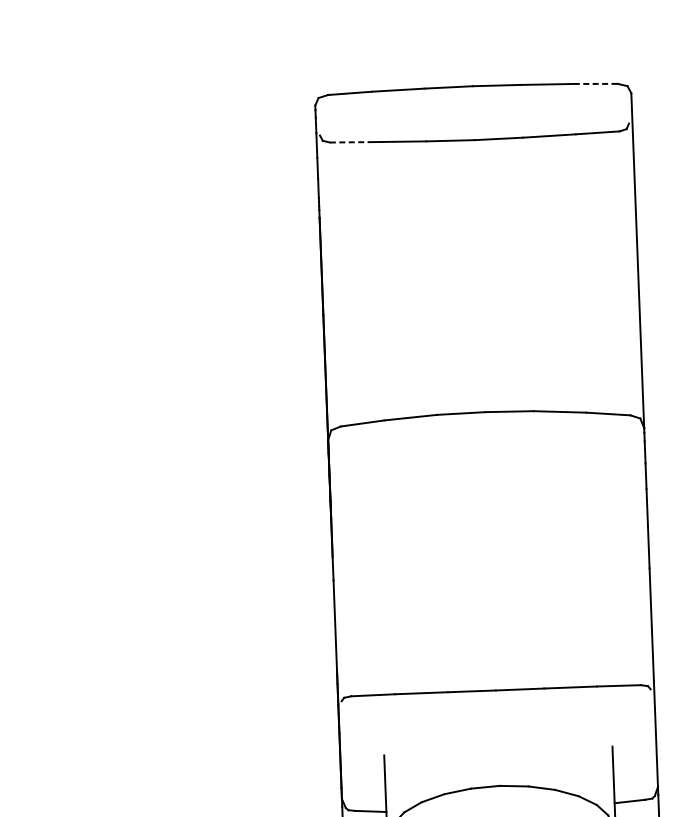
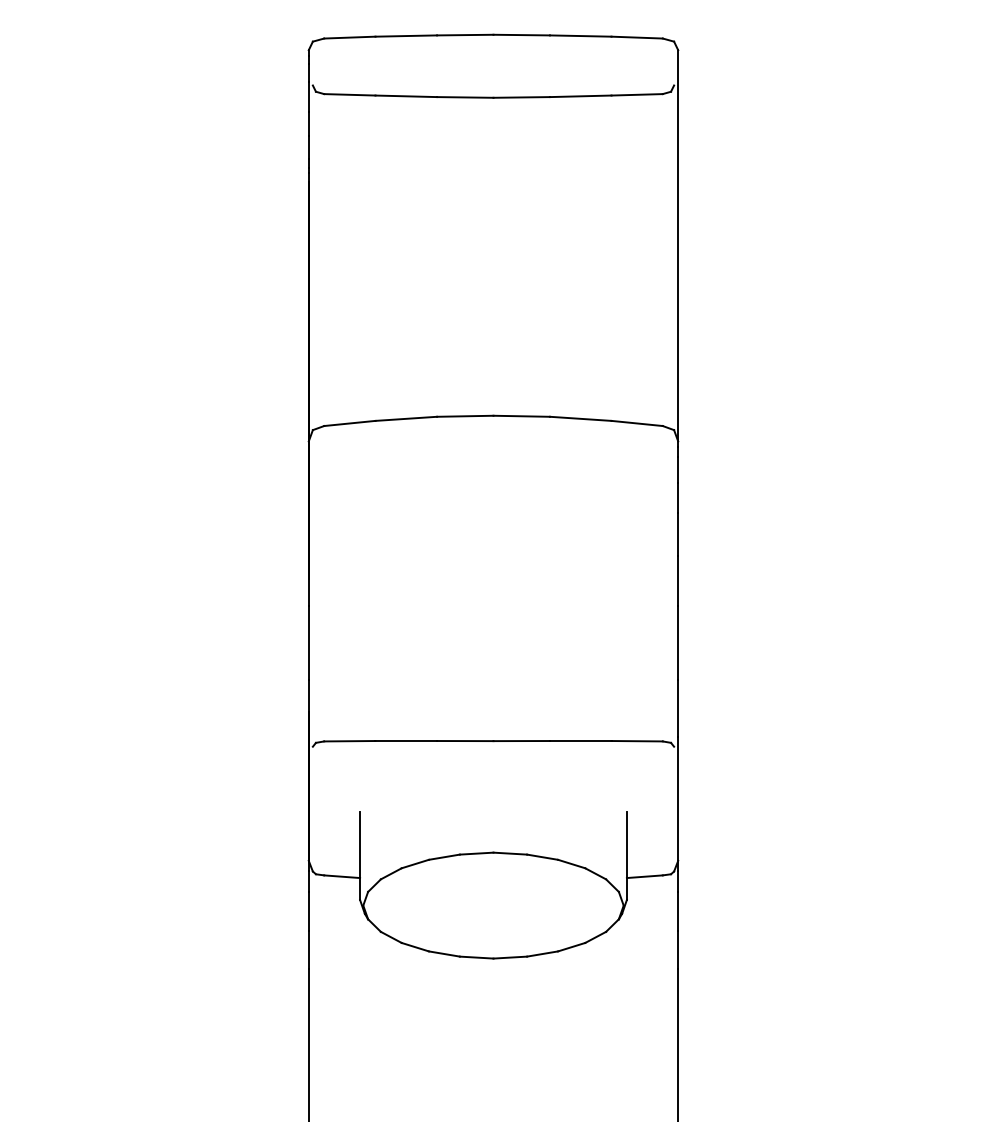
line: (596, 83) -> (637, 37), dashed -> solid
line: (351, 142) -> (349, 94), dashed -> solid

